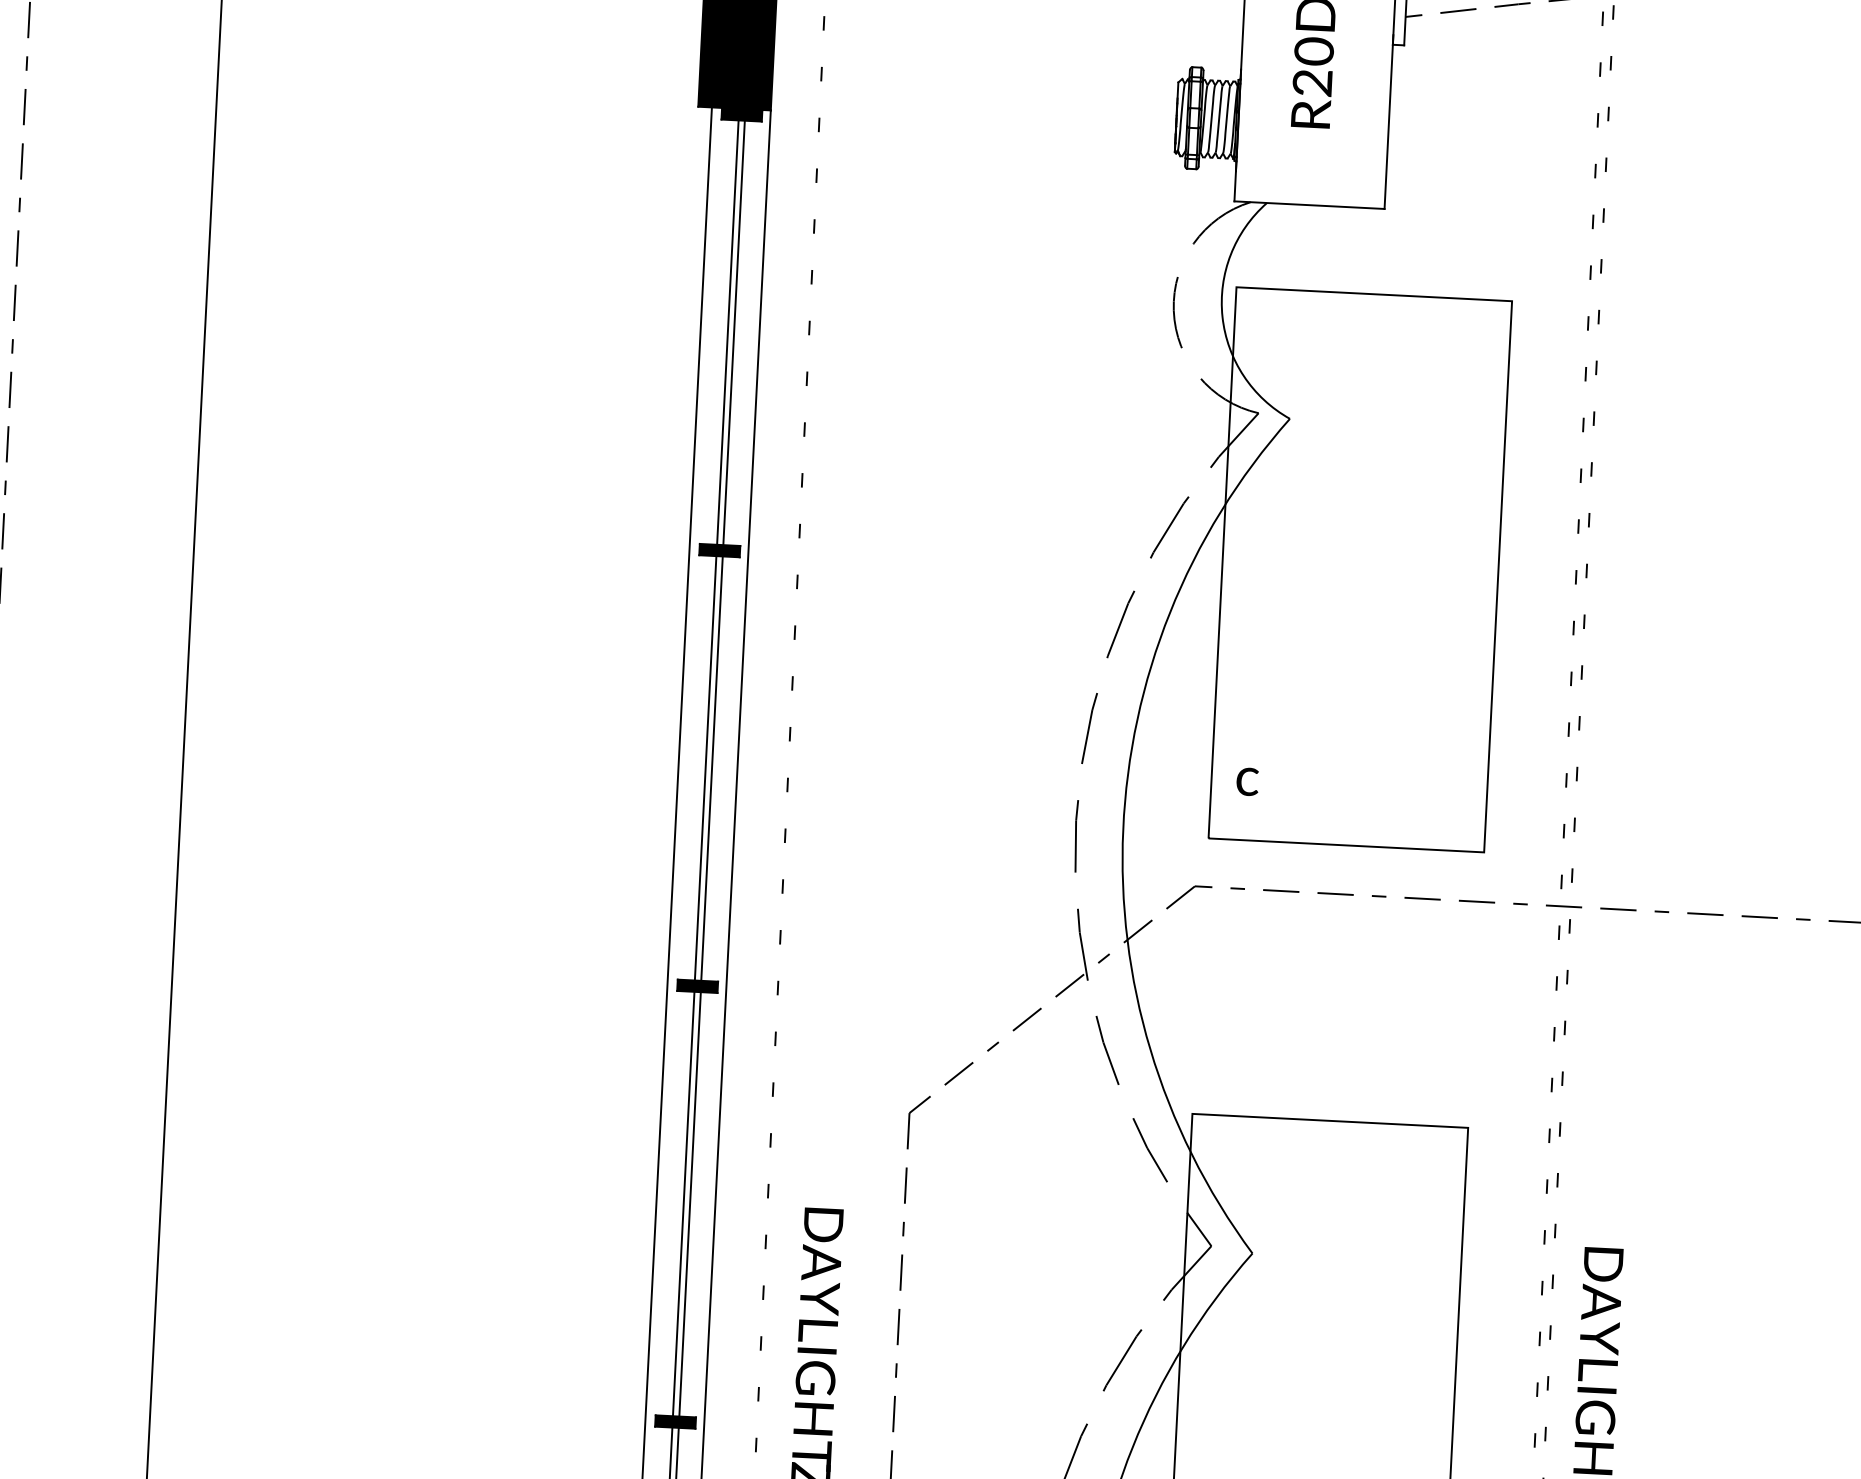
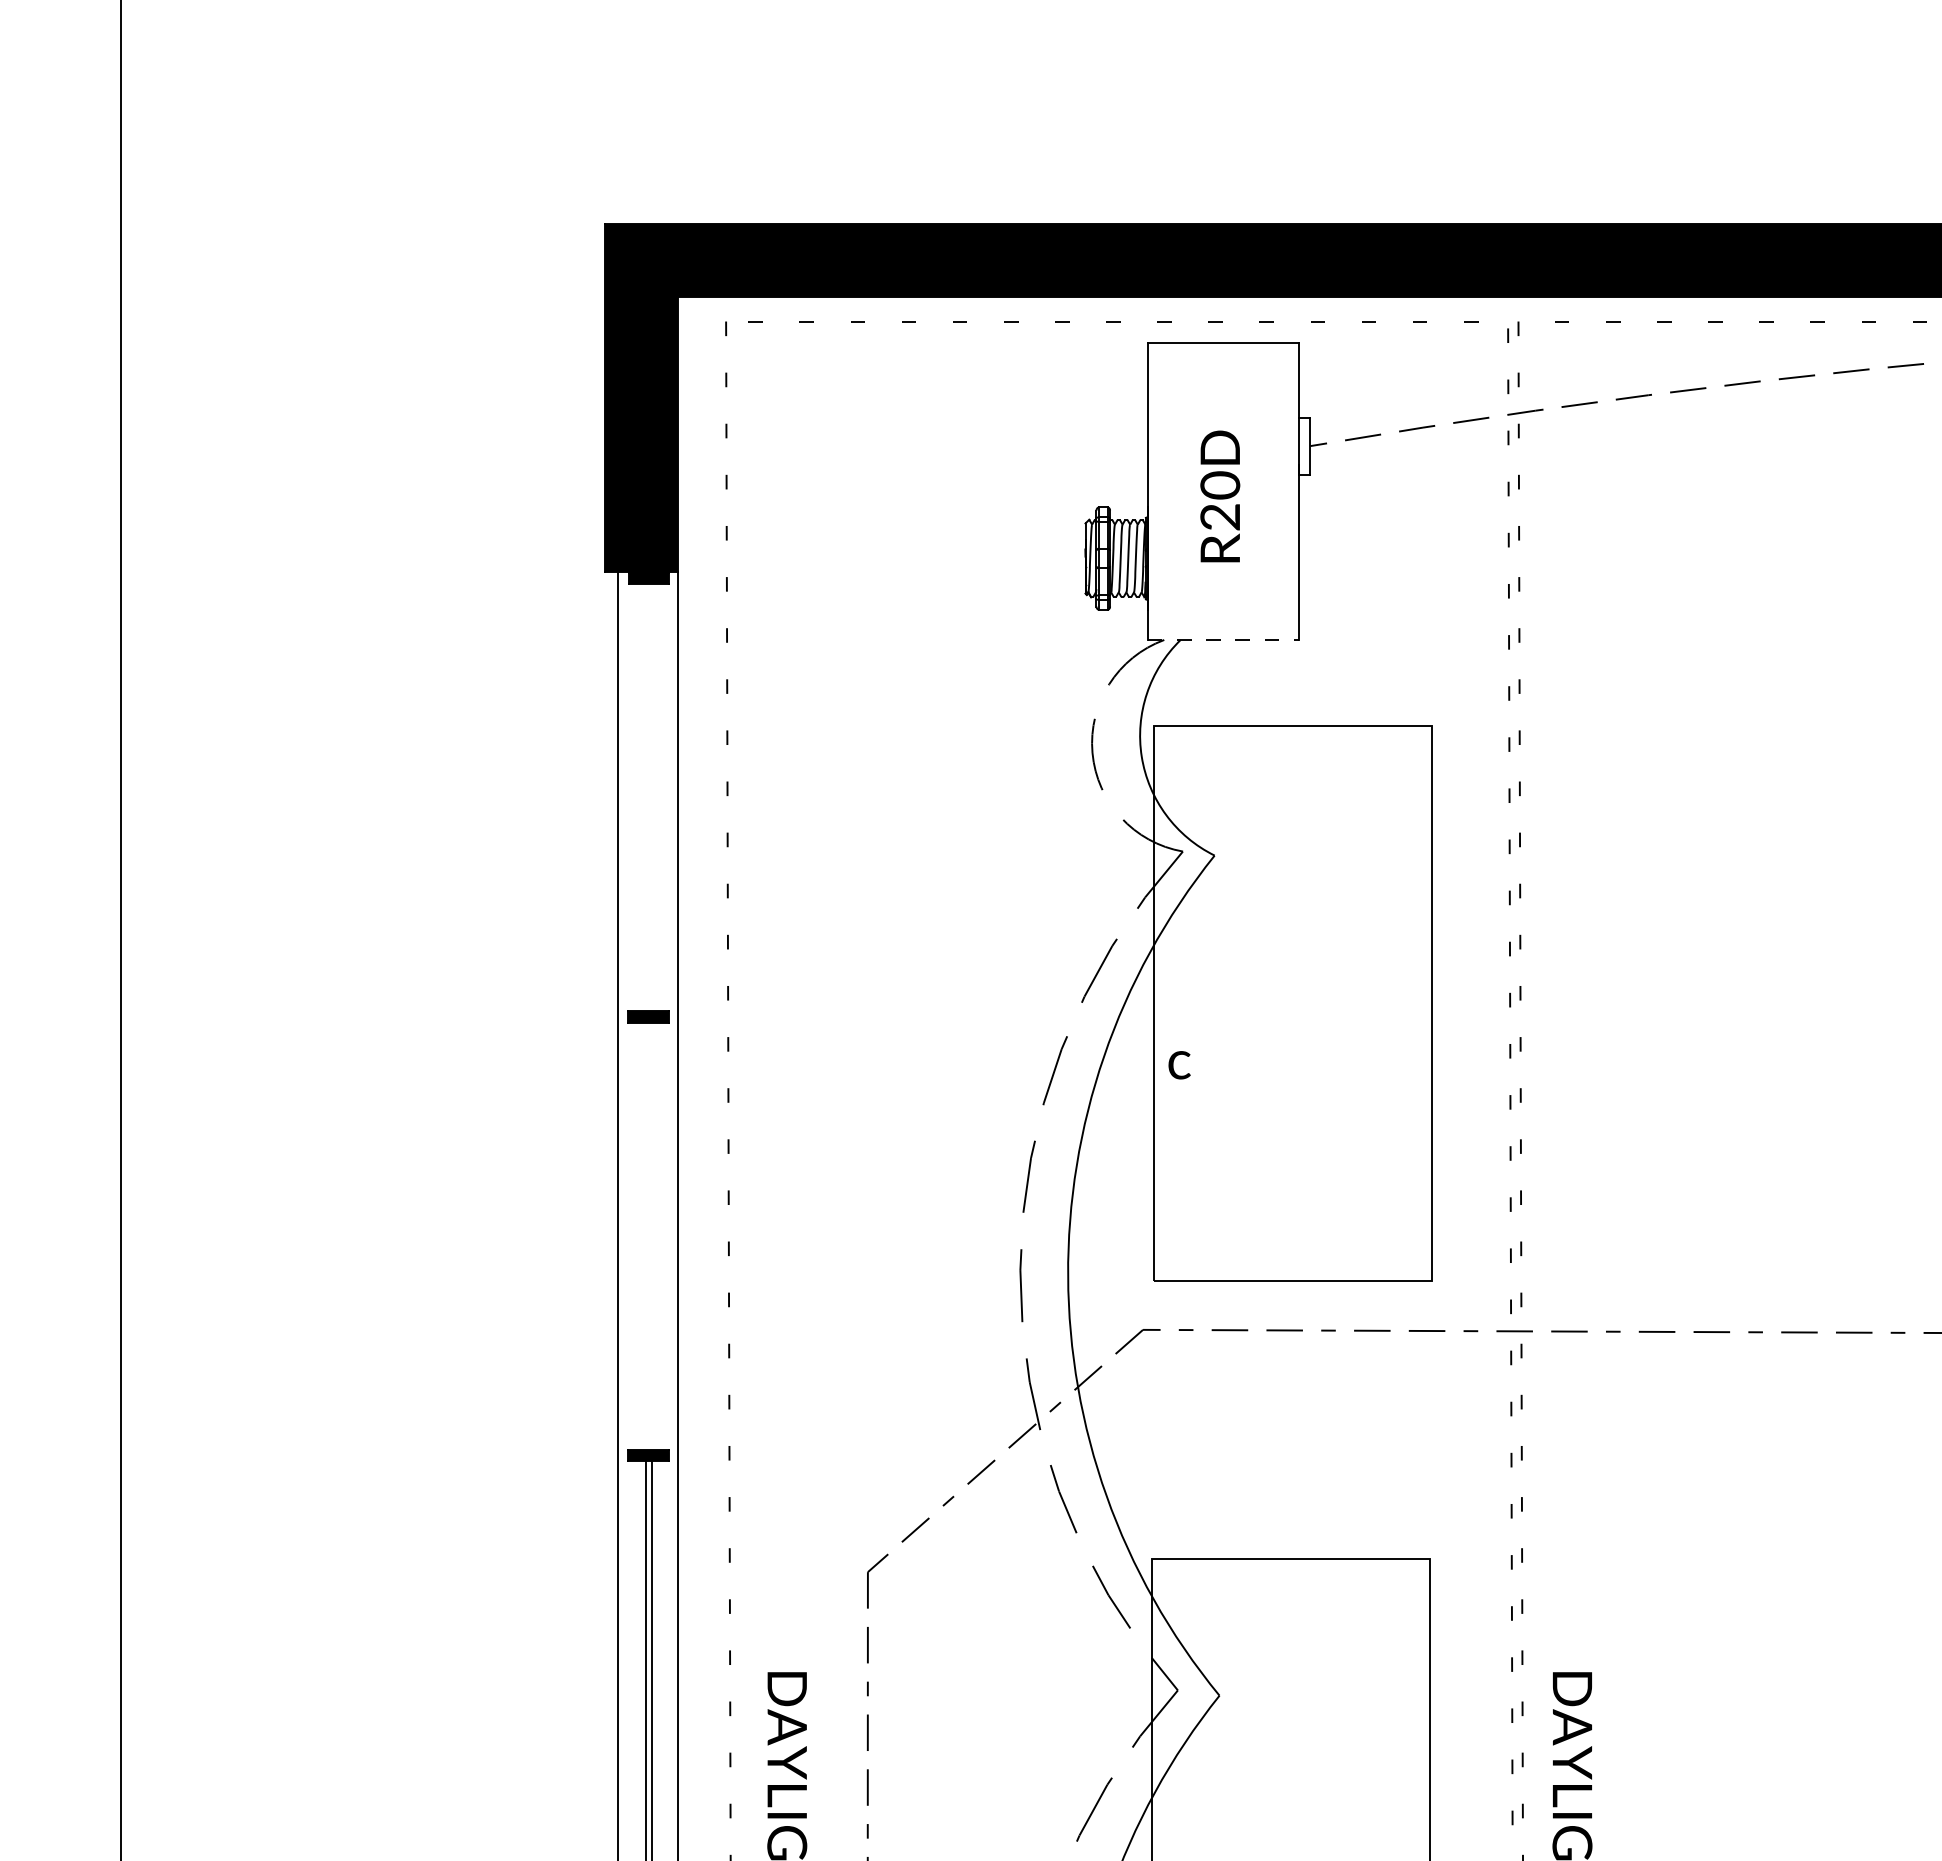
line: (1309, 205) -> (1223, 640), solid -> dashed
line: (727, 332) -> (645, 797), removed
line: (734, 332) -> (652, 797), removed
line: (705, 767) -> (645, 1235), removed
line: (712, 767) -> (652, 1235), removed
text: (1247, 782) -> (1179, 1065), moved

